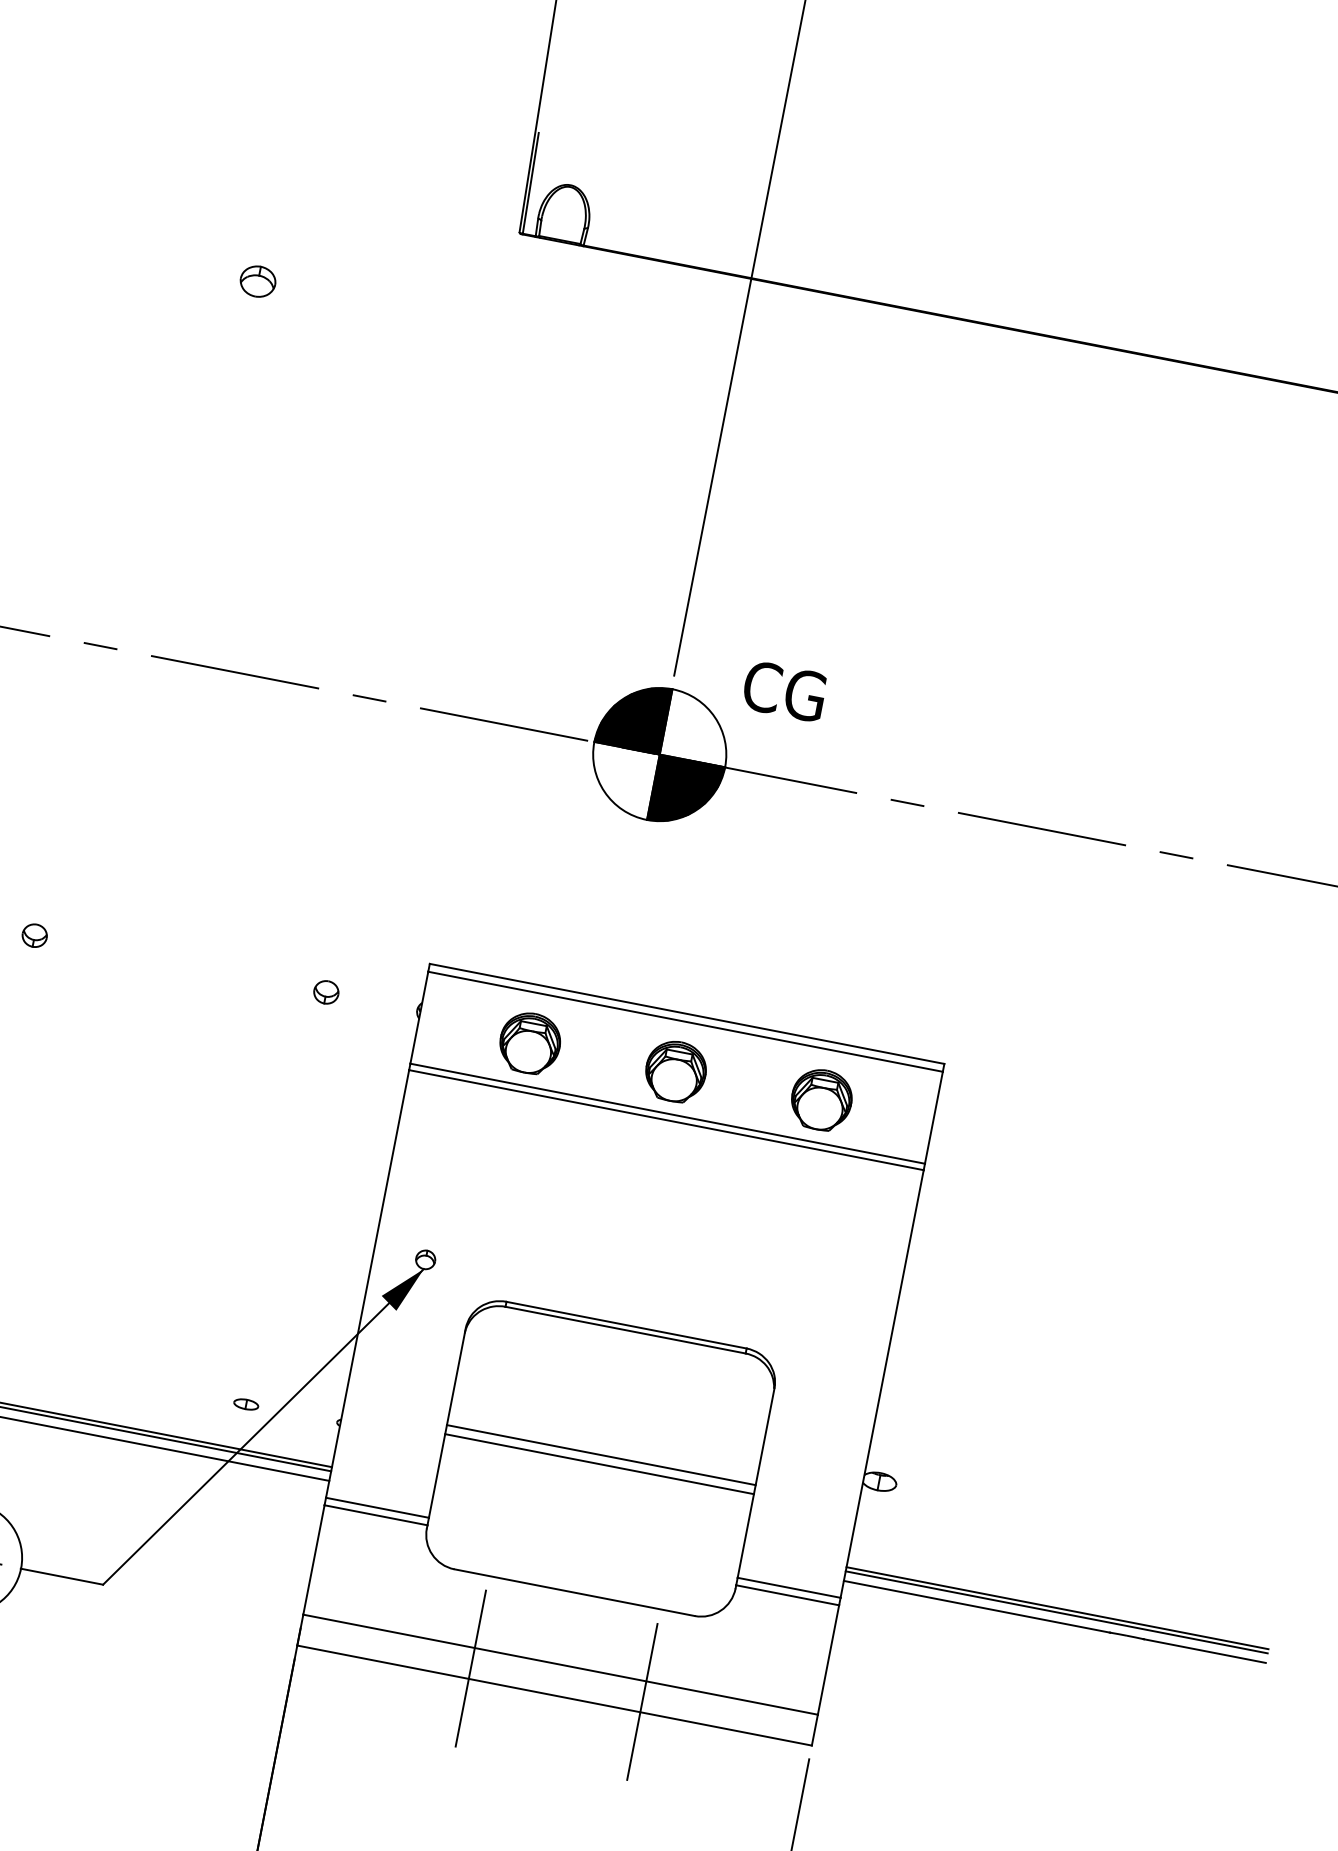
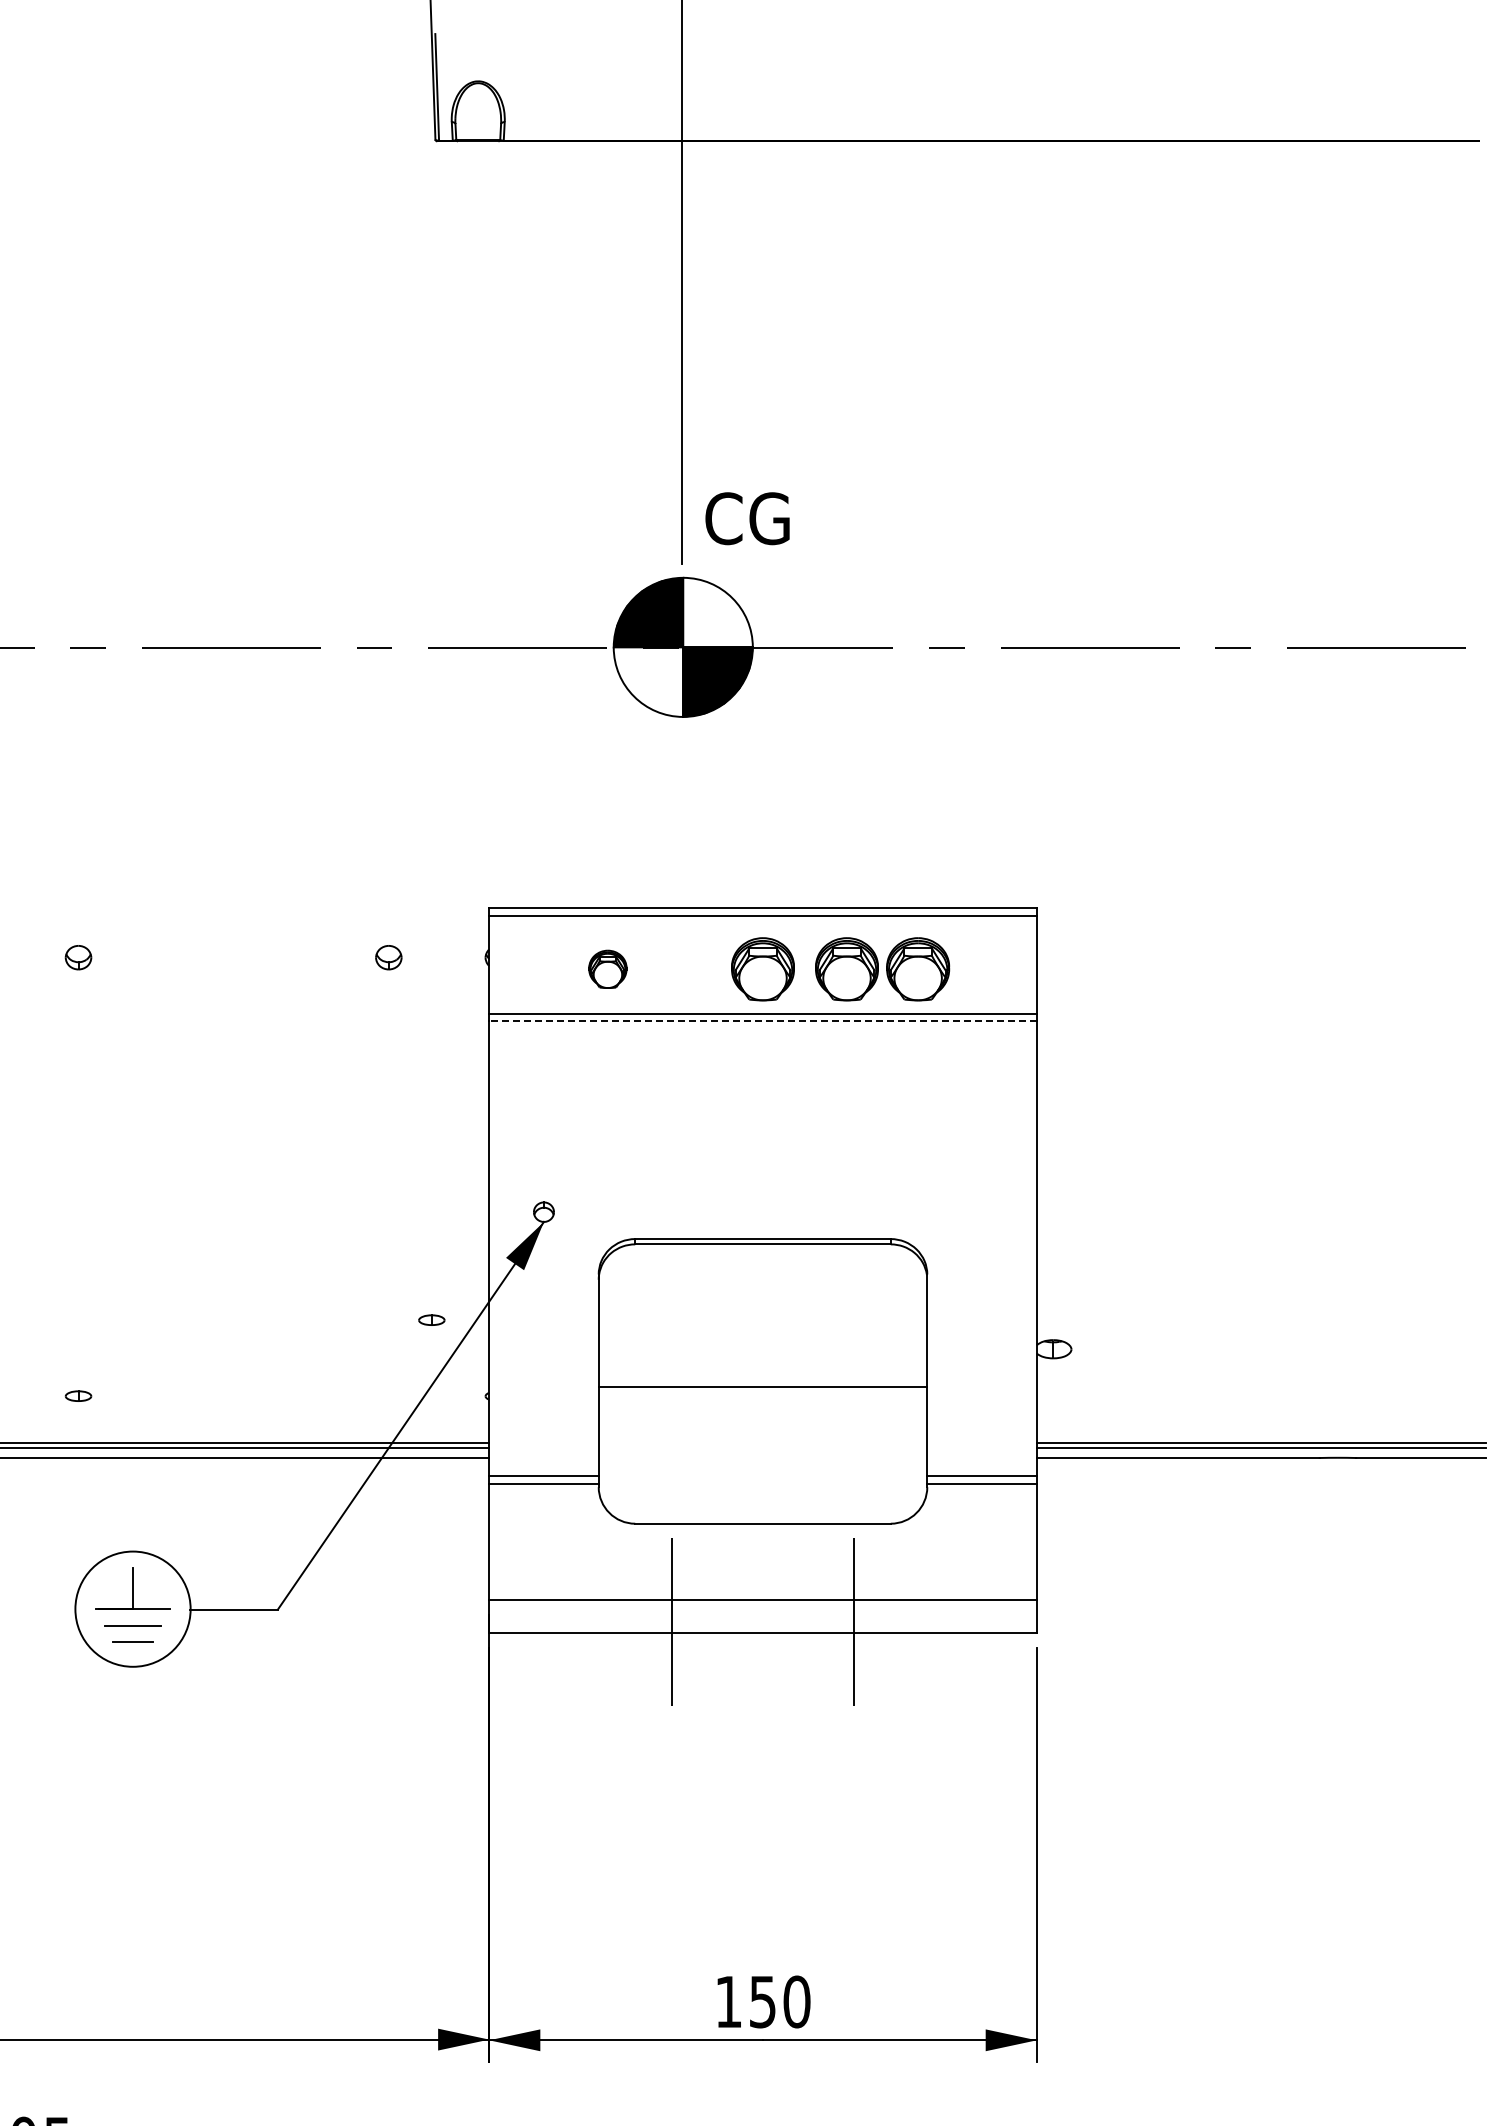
part: (258, 281) -> (177, 242), removed
text: (784, 691) -> (747, 518), moved
part: (529, 1043) -> (607, 969), size x0.6
part: (754, 1087) -> (846, 969), added
line: (666, 1119) -> (763, 1020), solid -> dashed
part: (246, 1403) -> (431, 1319), moved
line: (600, 1455) -> (762, 1377), removed

